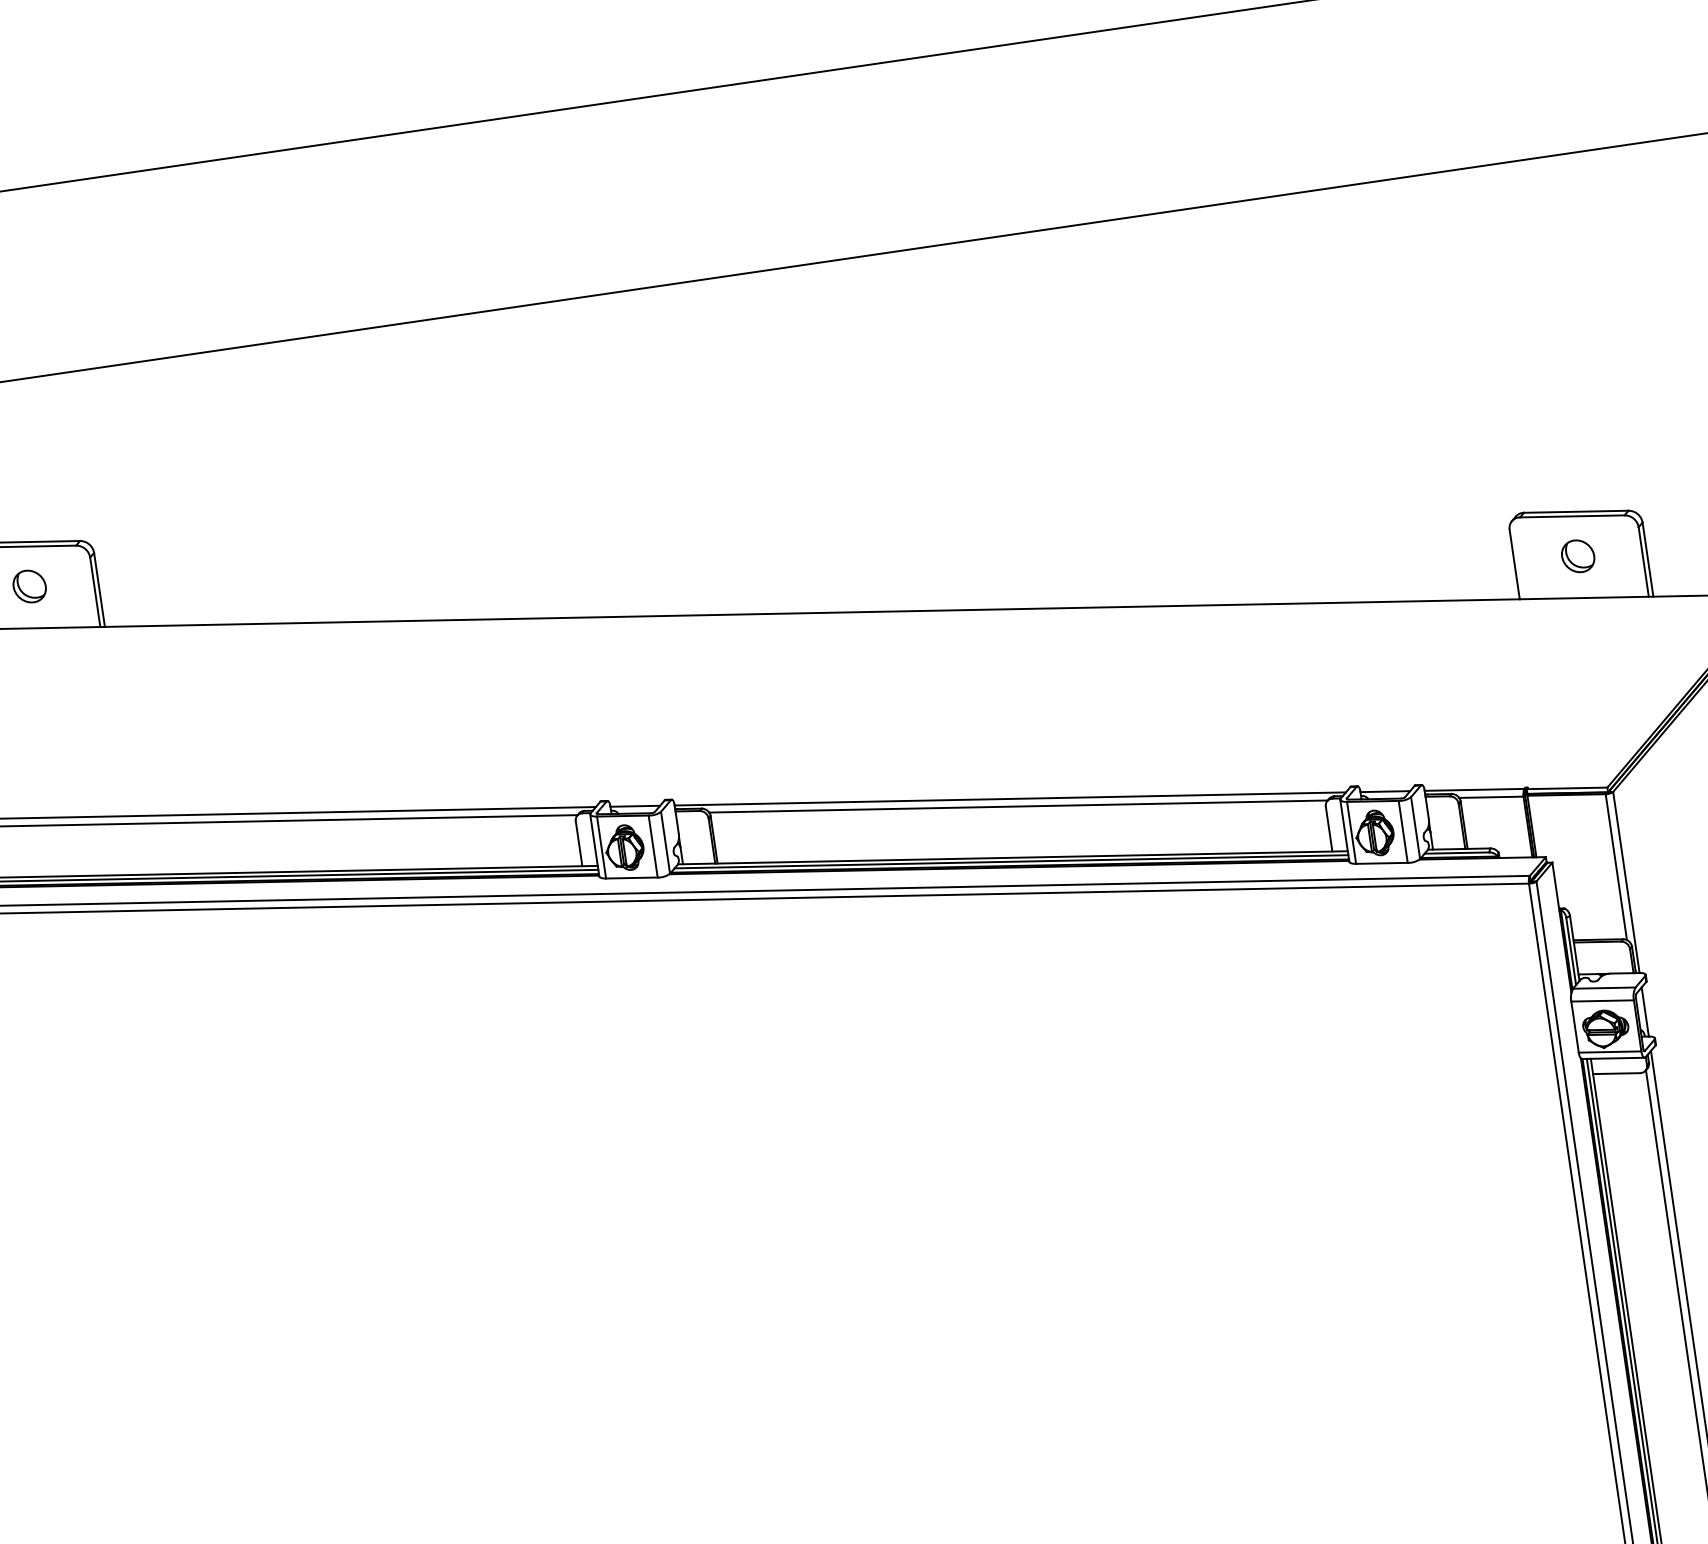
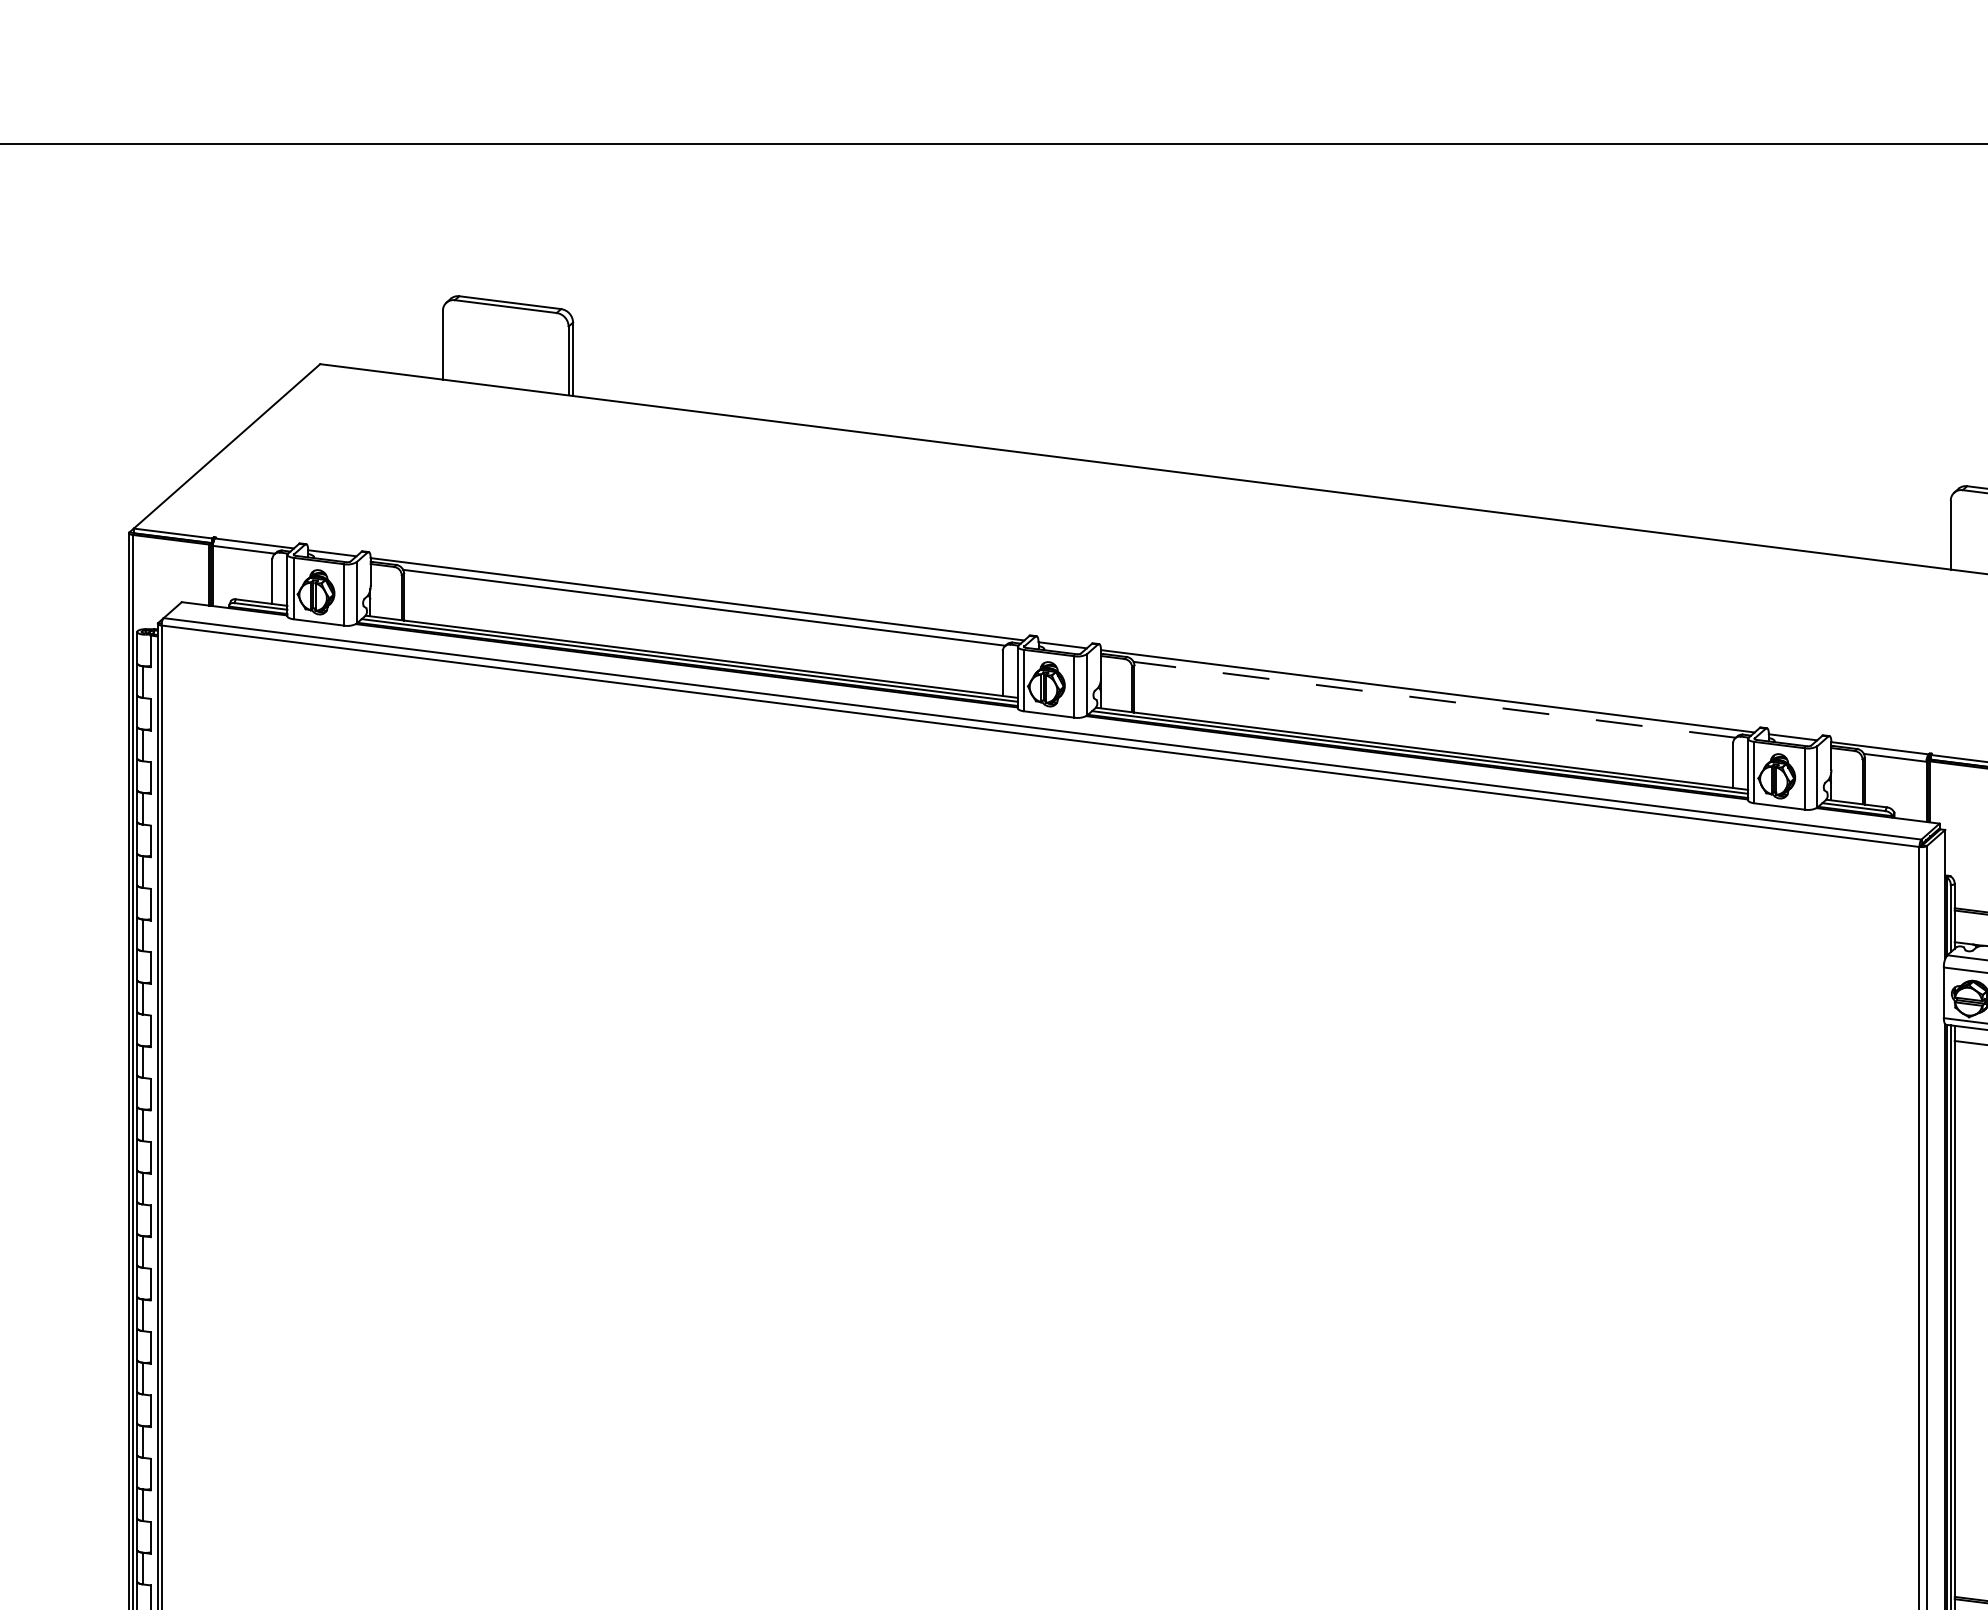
part: (29, 585) -> (505, 345), removed
line: (1018, 806) -> (1434, 699), solid -> dashed

